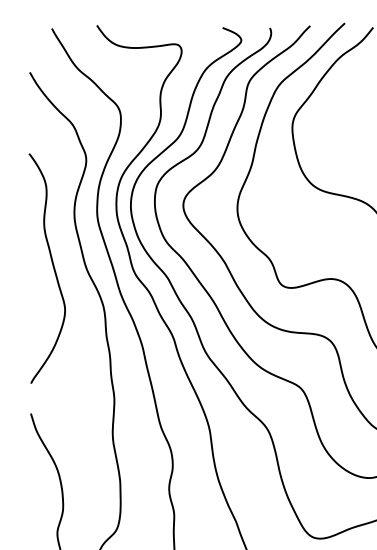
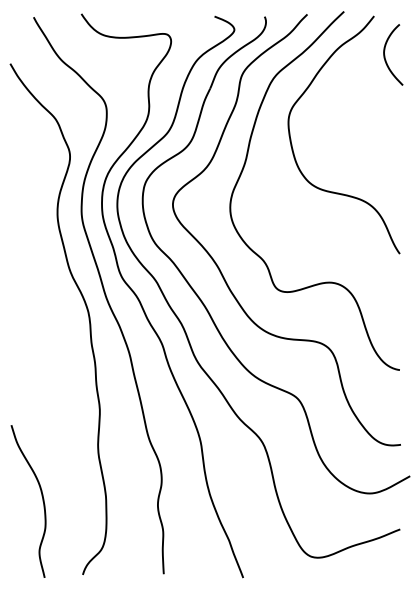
curve: (52, 266) -> (34, 269), removed

